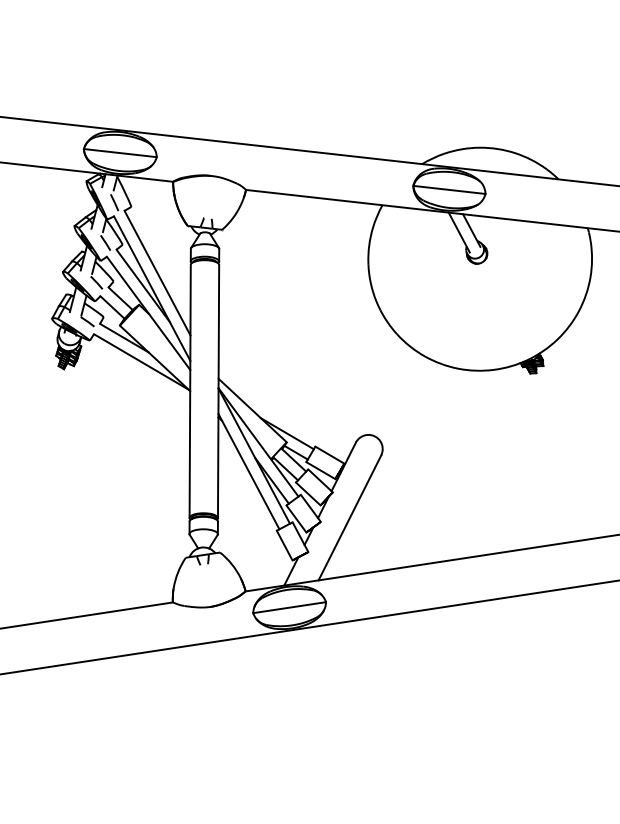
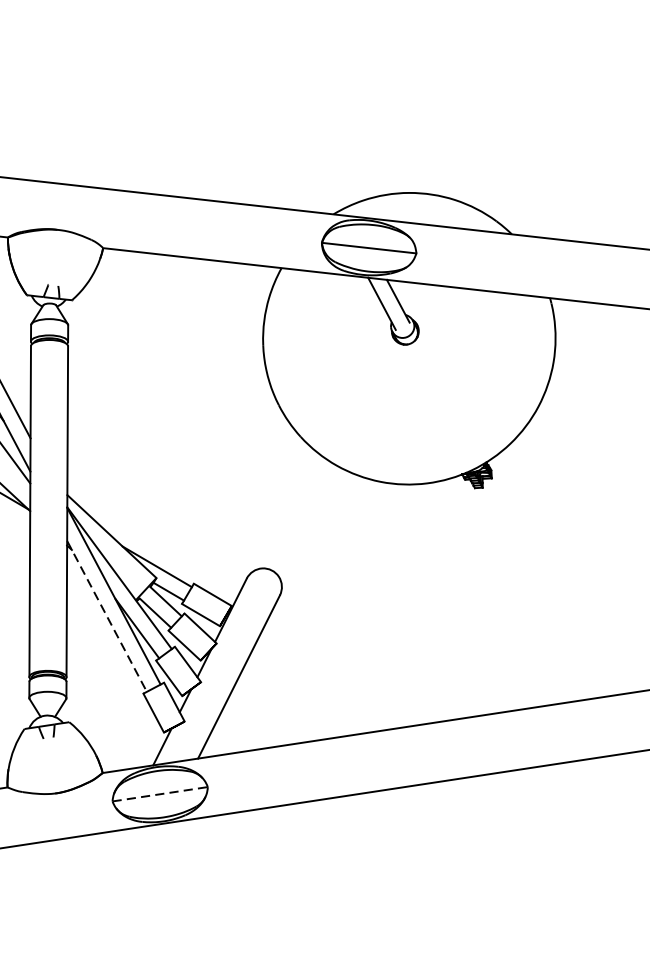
line: (249, 472) -> (107, 617), solid -> dashed
line: (289, 607) -> (160, 794), solid -> dashed

